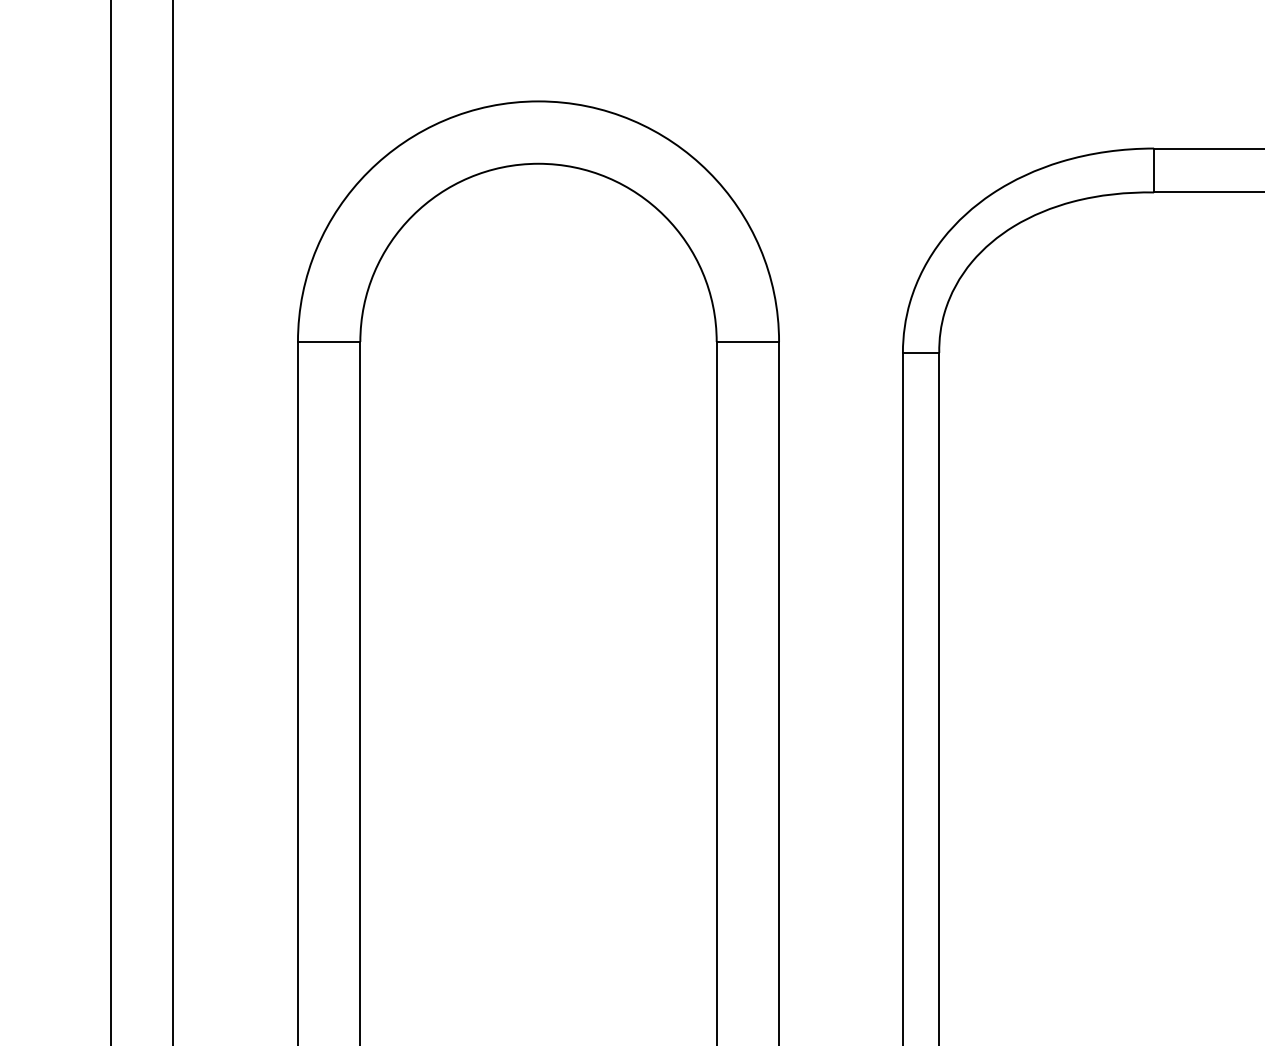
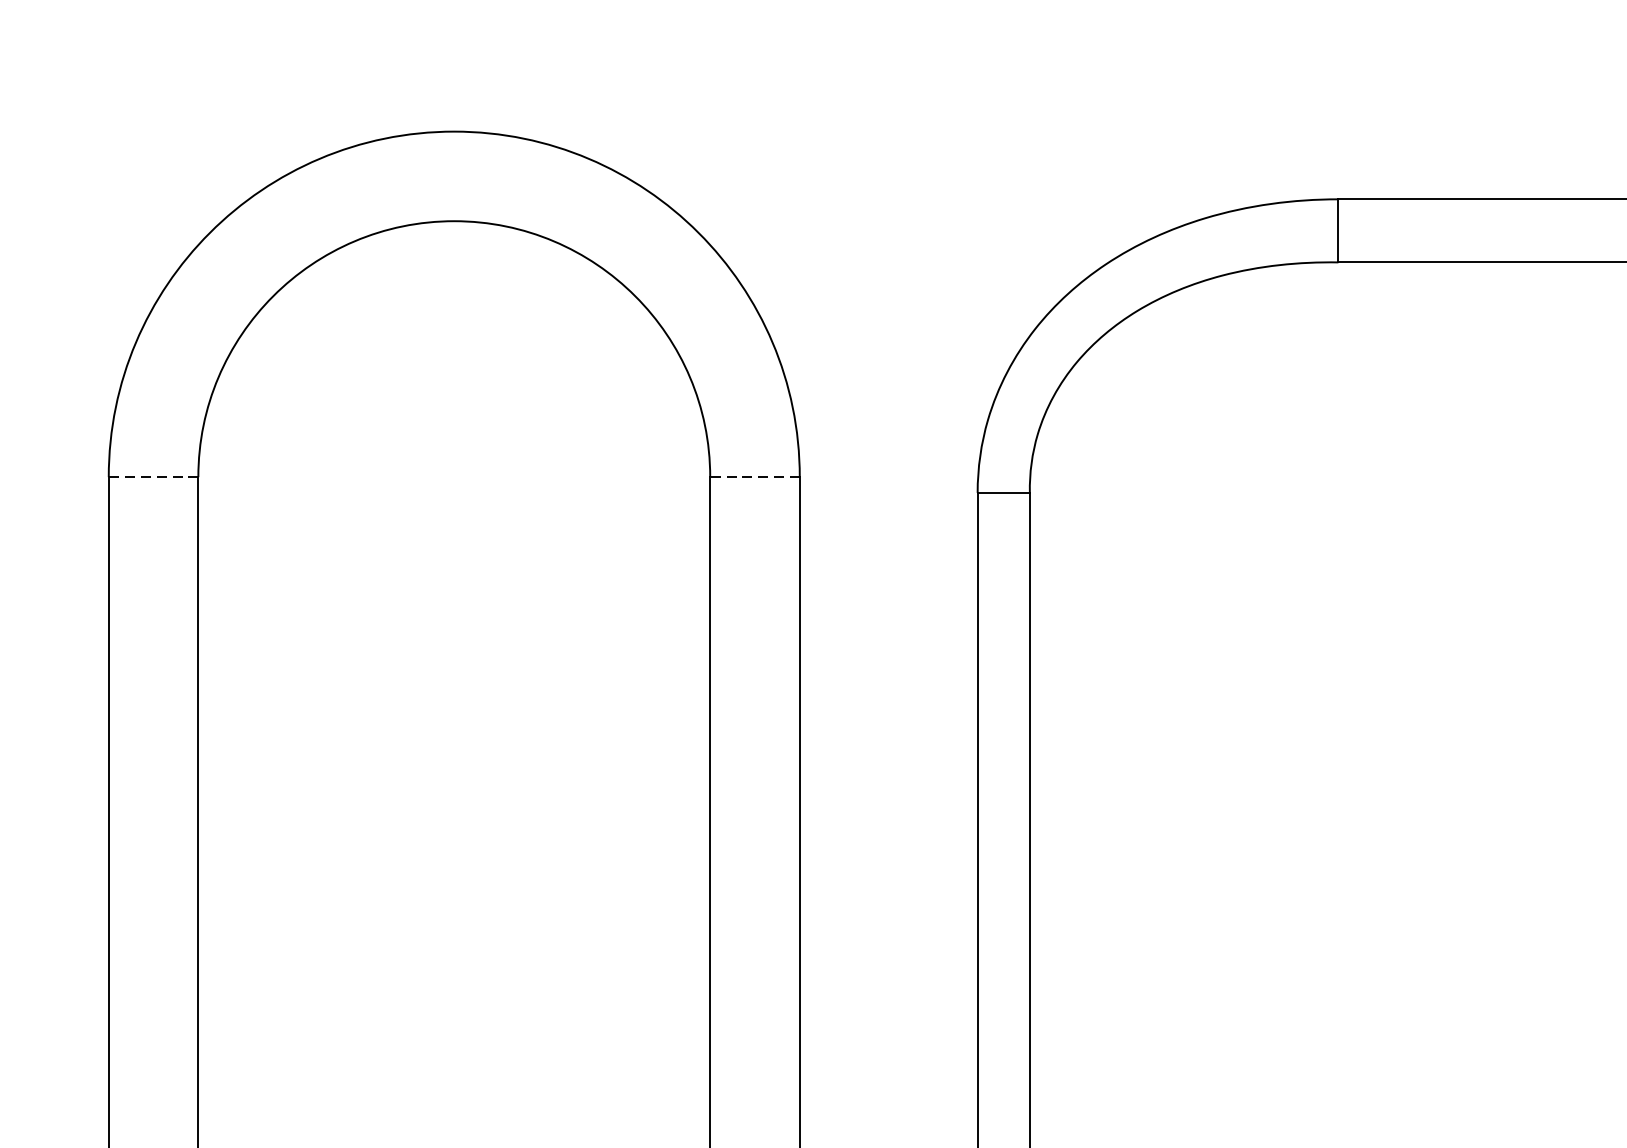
line: (328, 341) -> (152, 476), solid -> dashed
line: (747, 341) -> (754, 476), solid -> dashed

